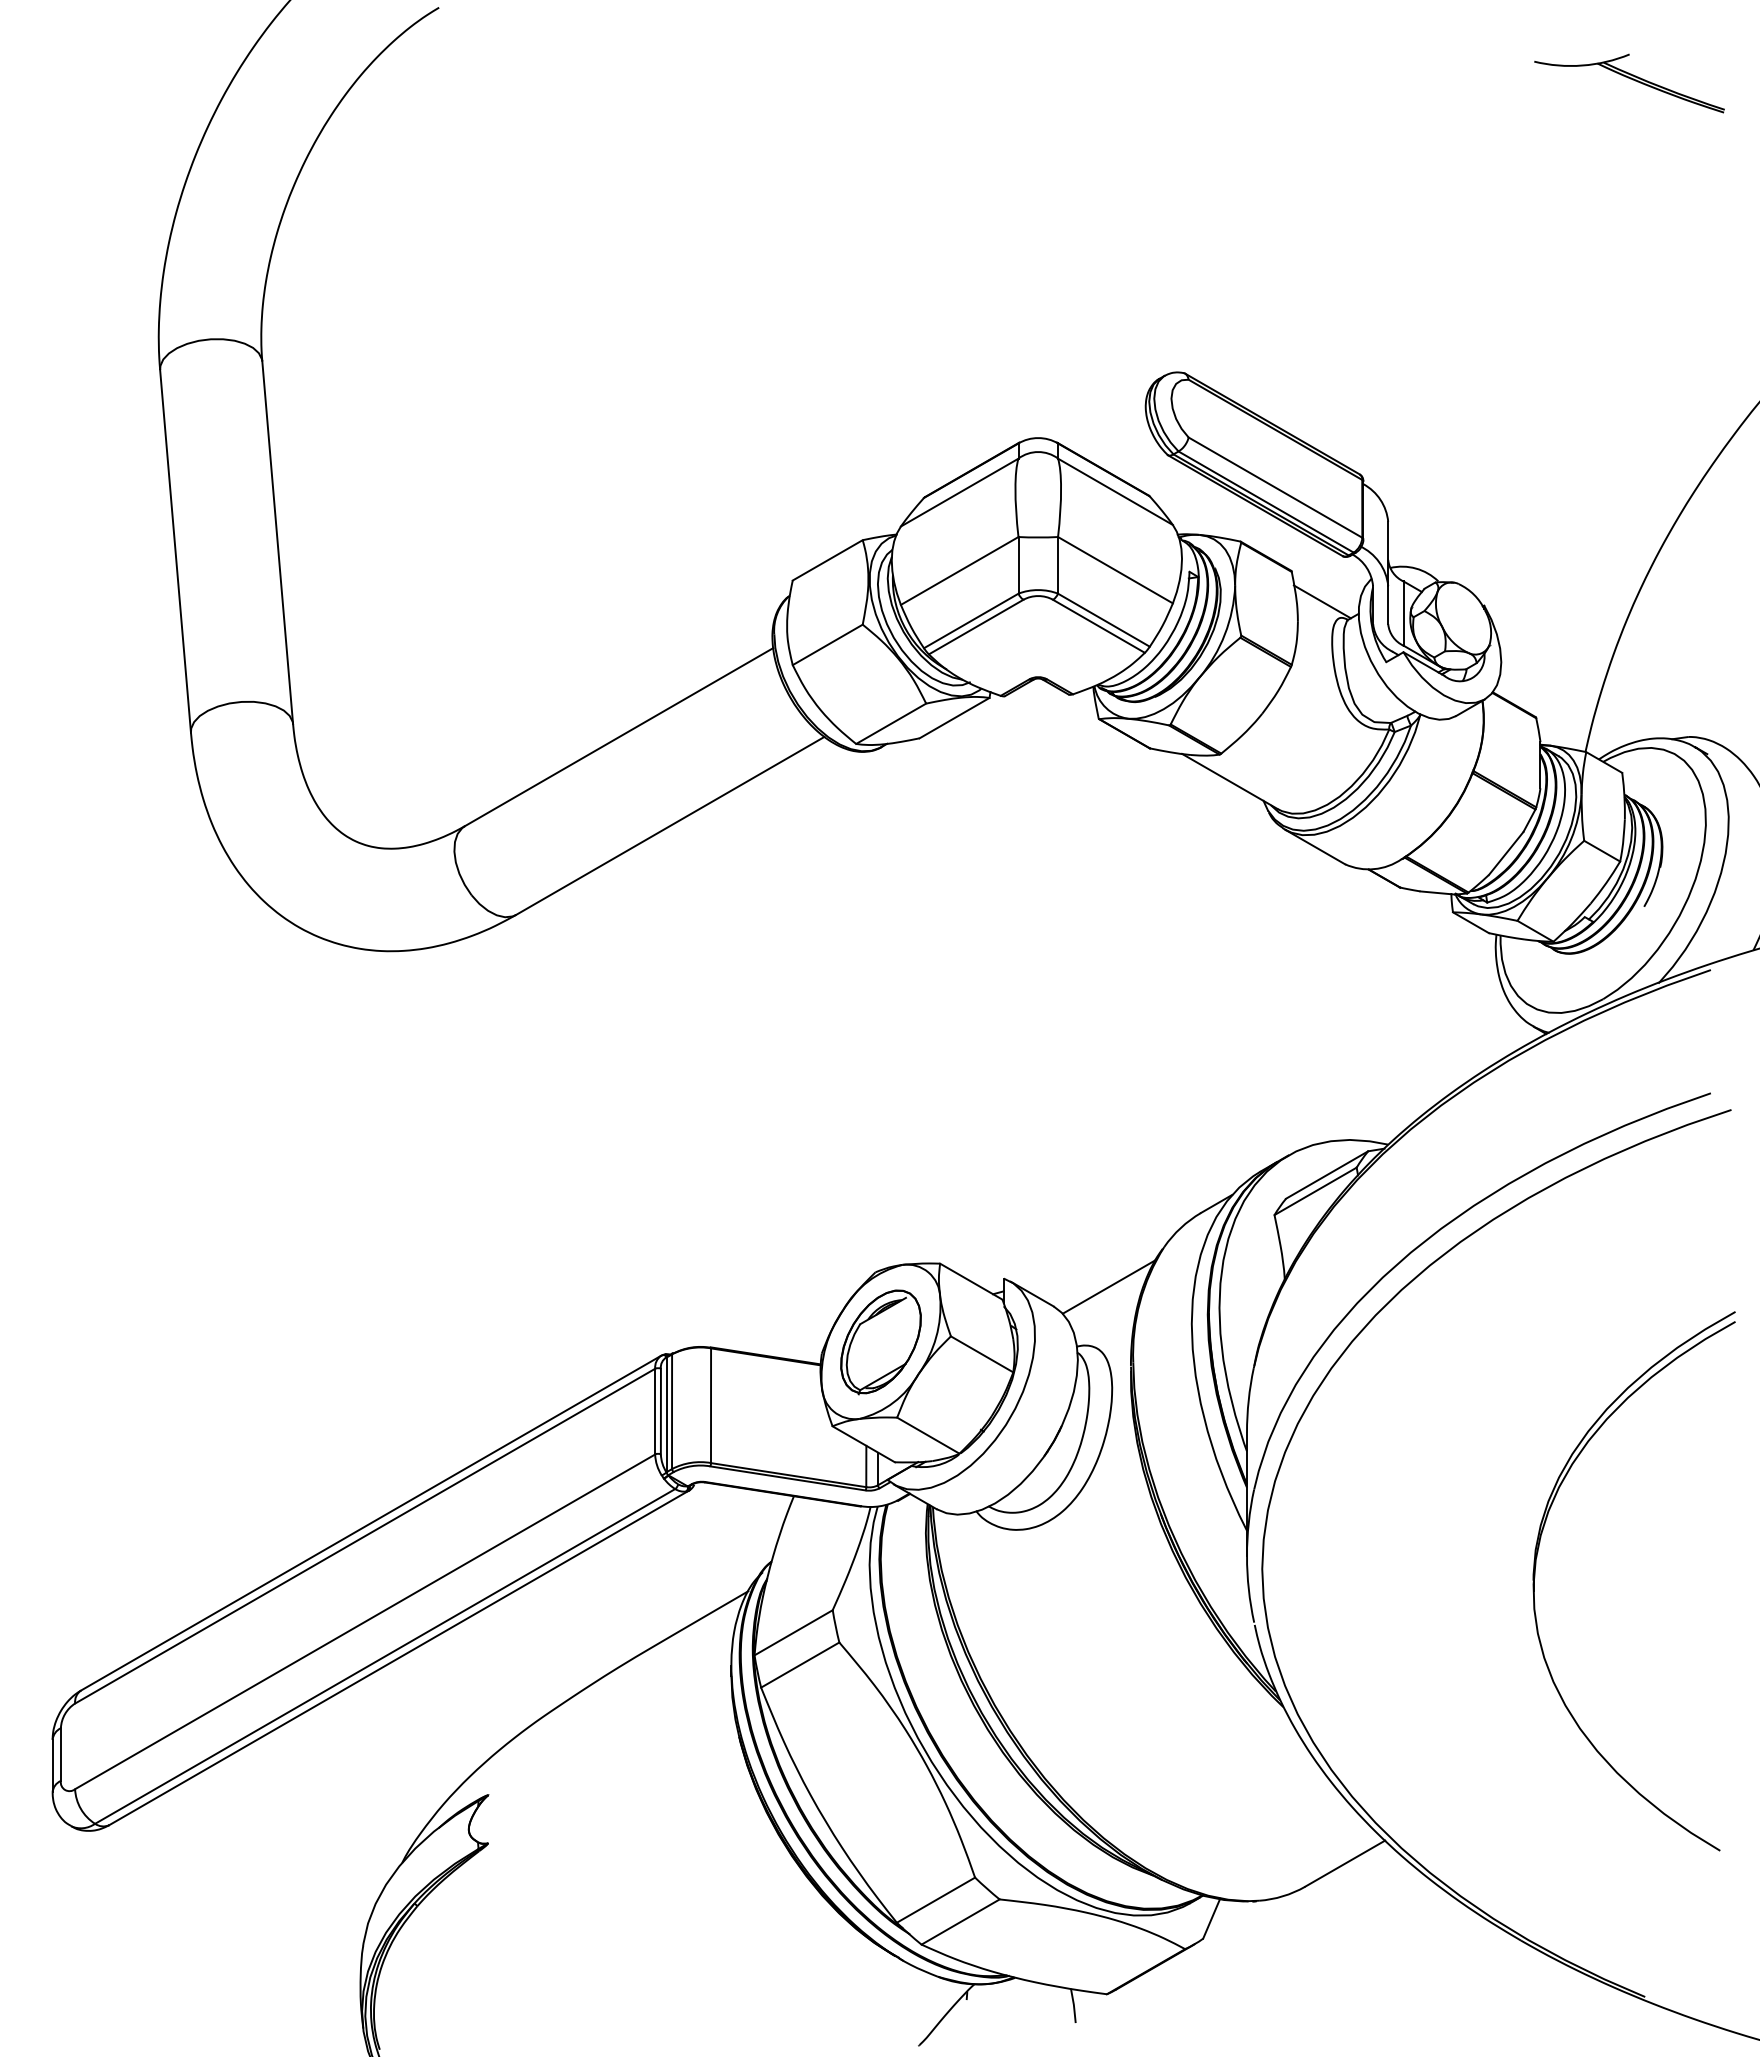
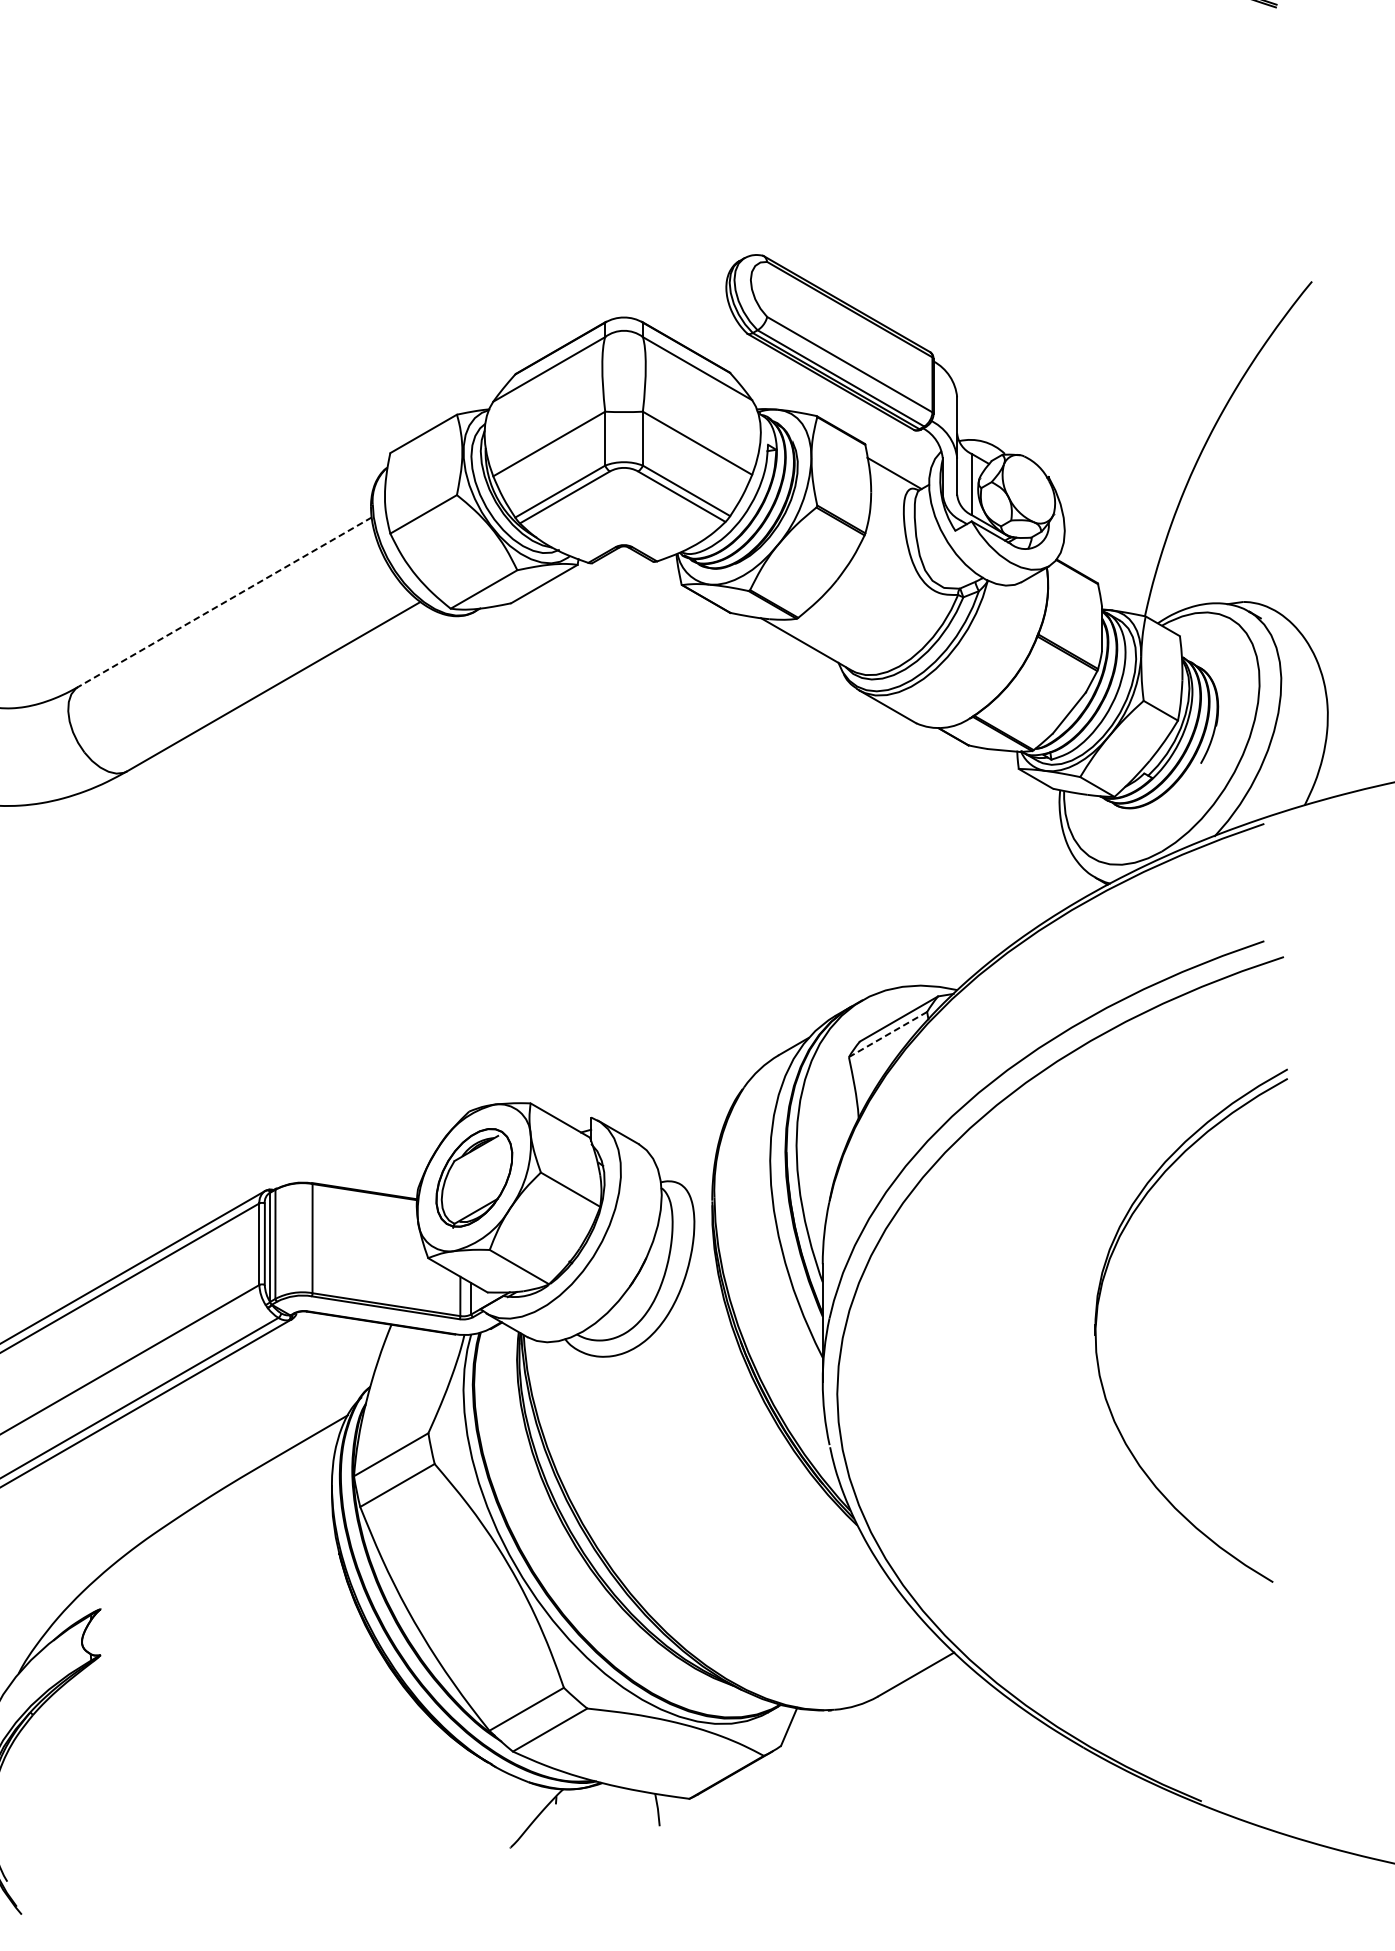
line: (618, 737) -> (224, 602), solid -> dashed
line: (1315, 1191) -> (887, 1034), solid -> dashed
line: (1108, 1286) -> (690, 1125), removed
part: (1535, 1577) -> (1097, 1322), moved

